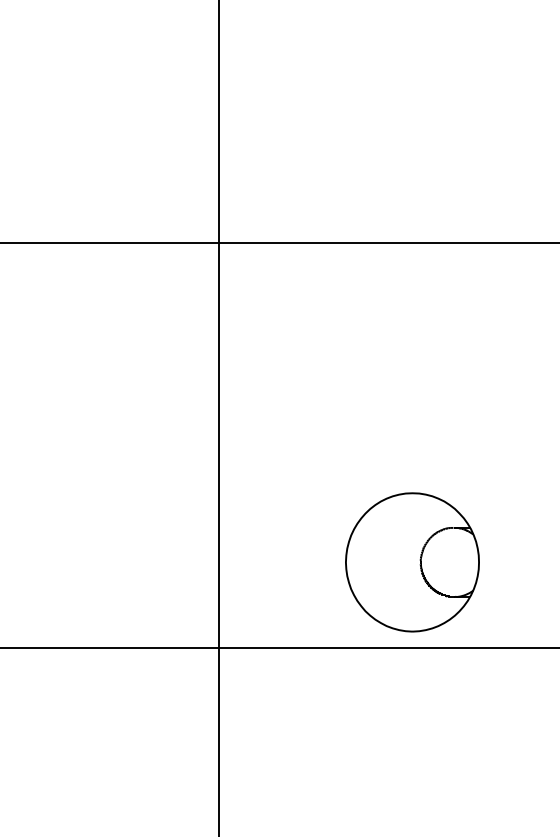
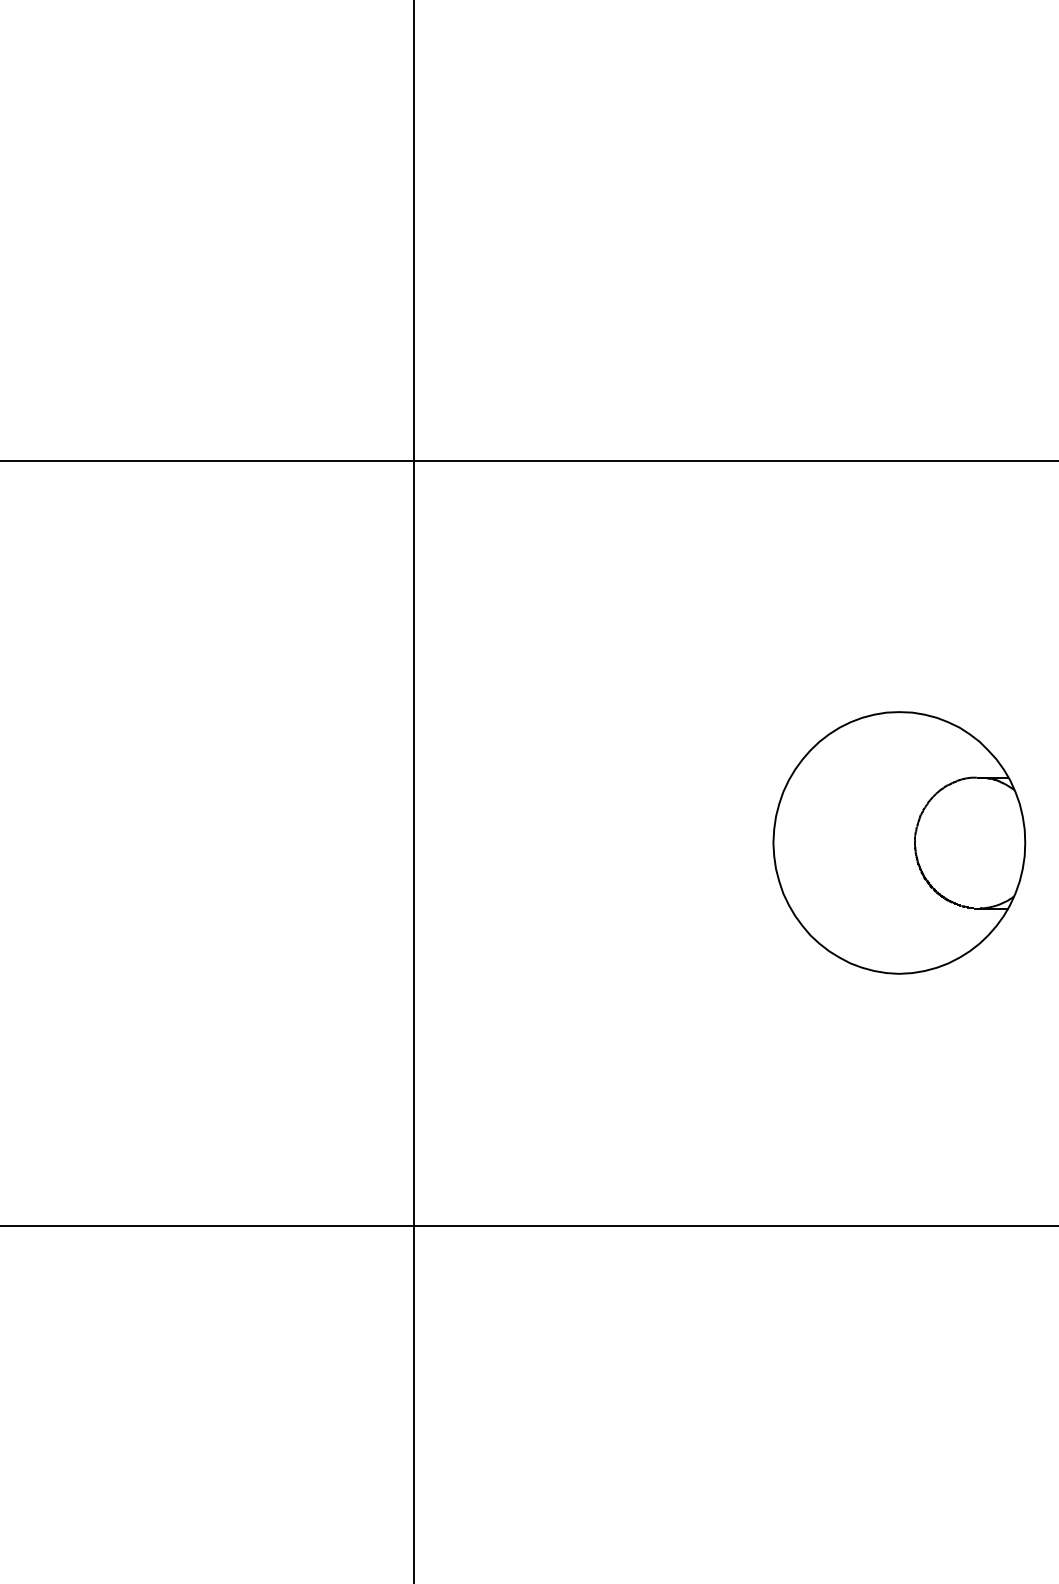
part: (412, 562) -> (899, 843), moved

